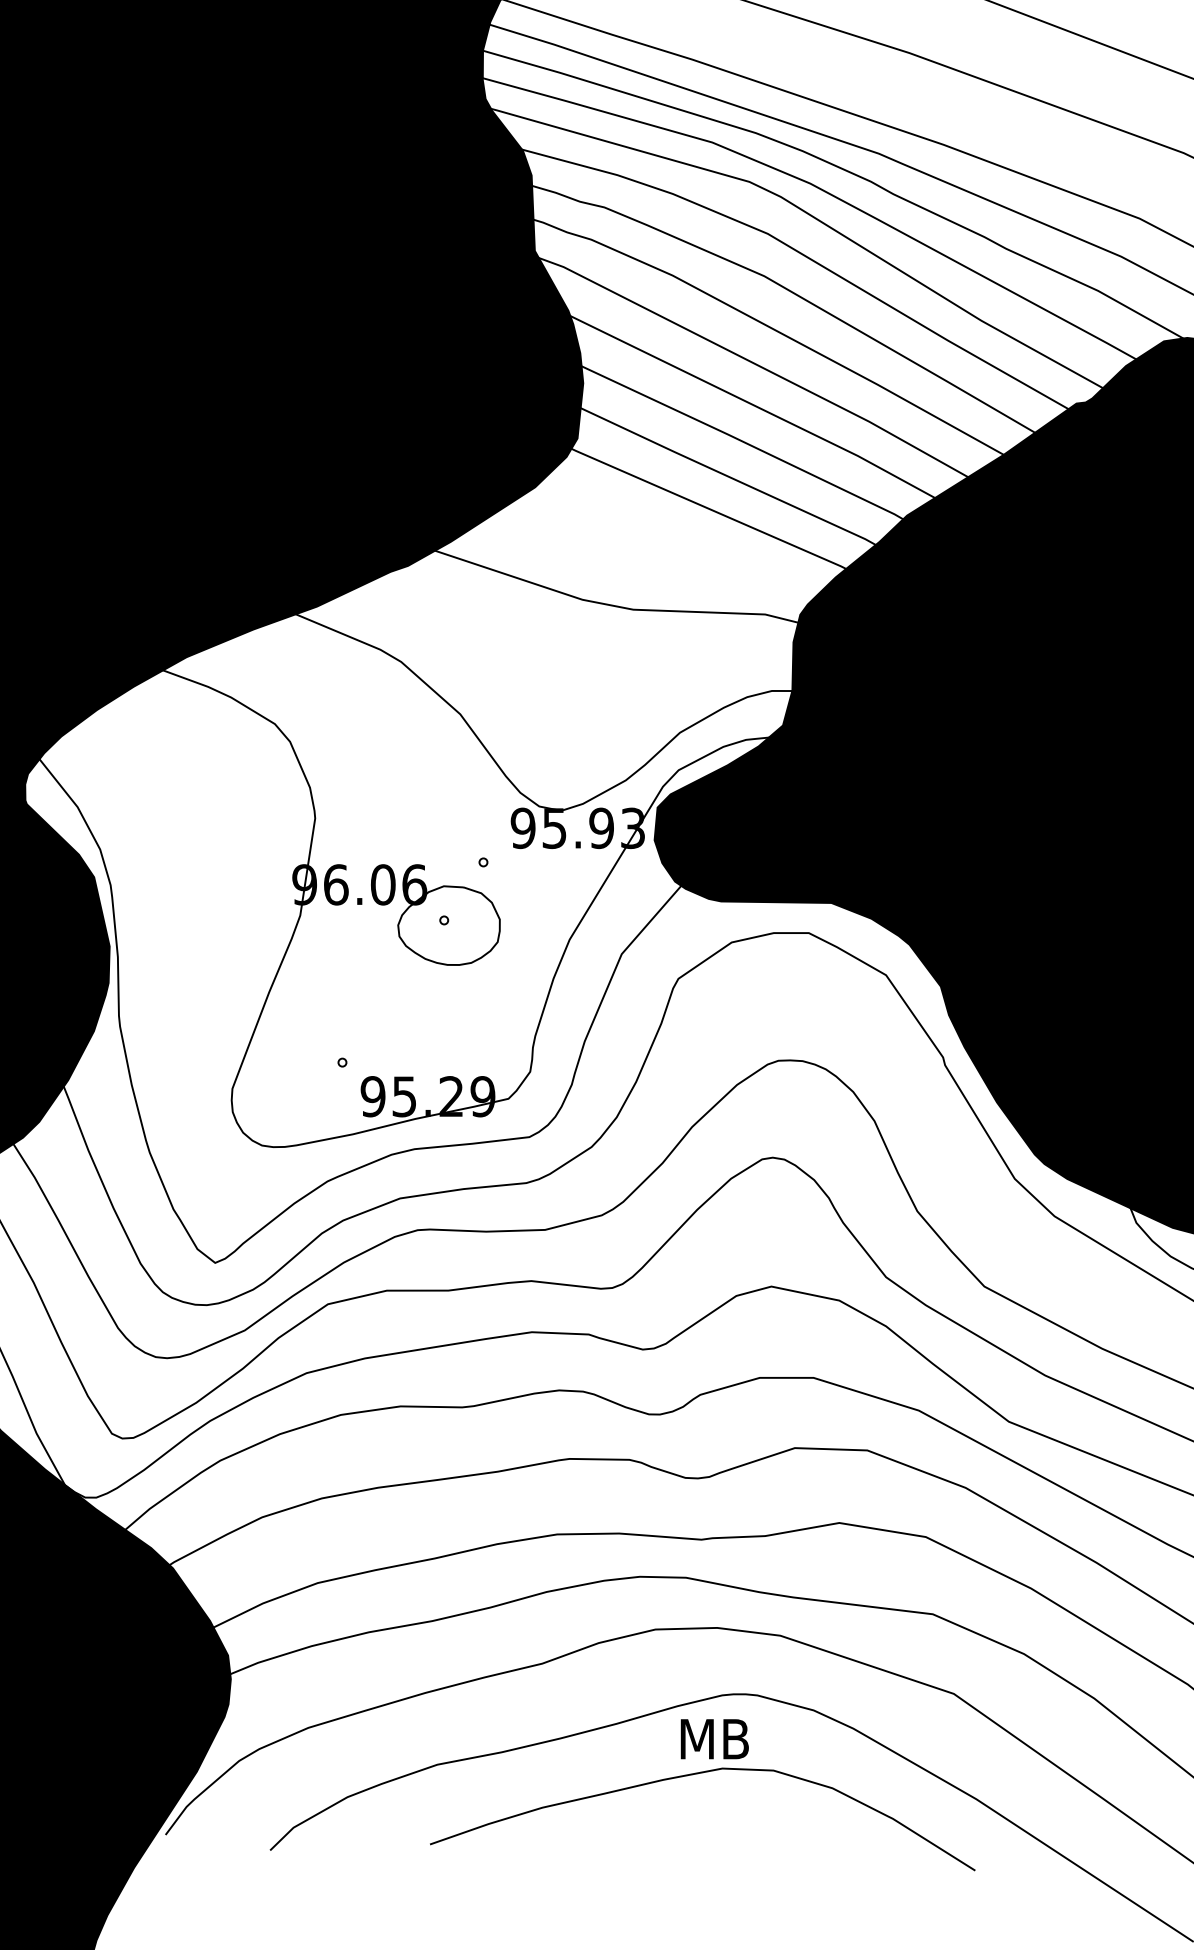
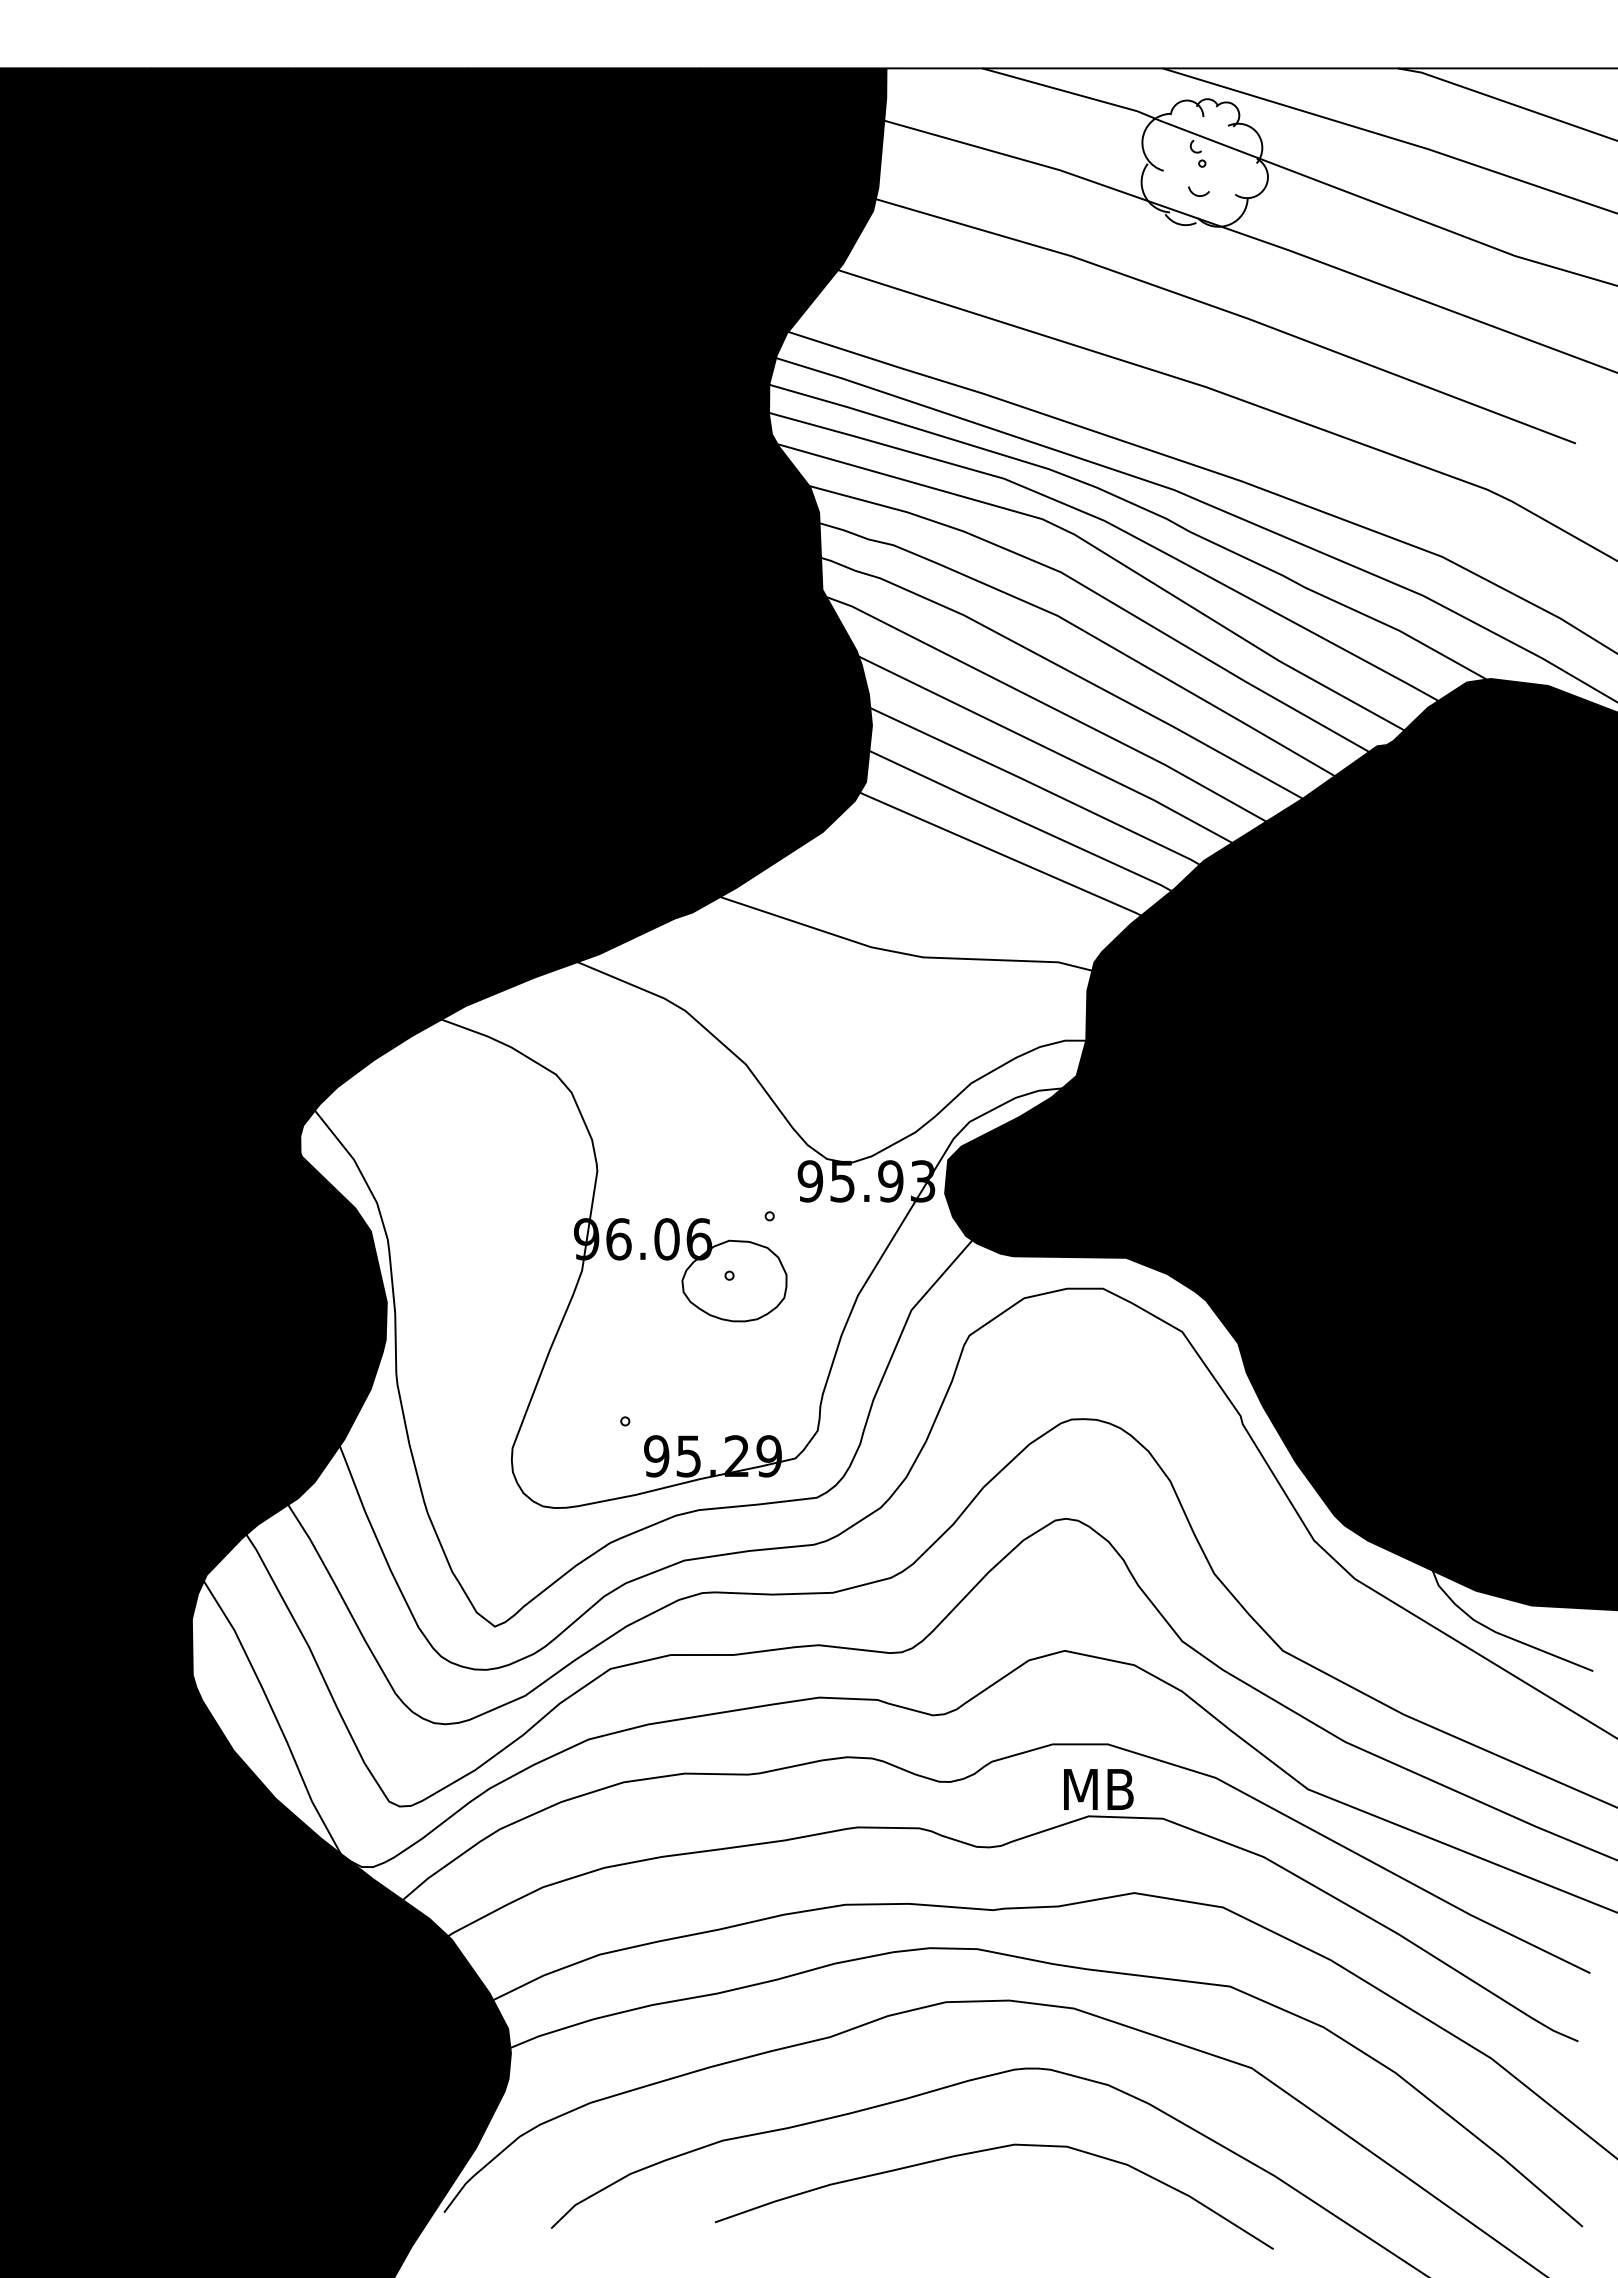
text: (714, 1739) -> (1098, 1789), moved

